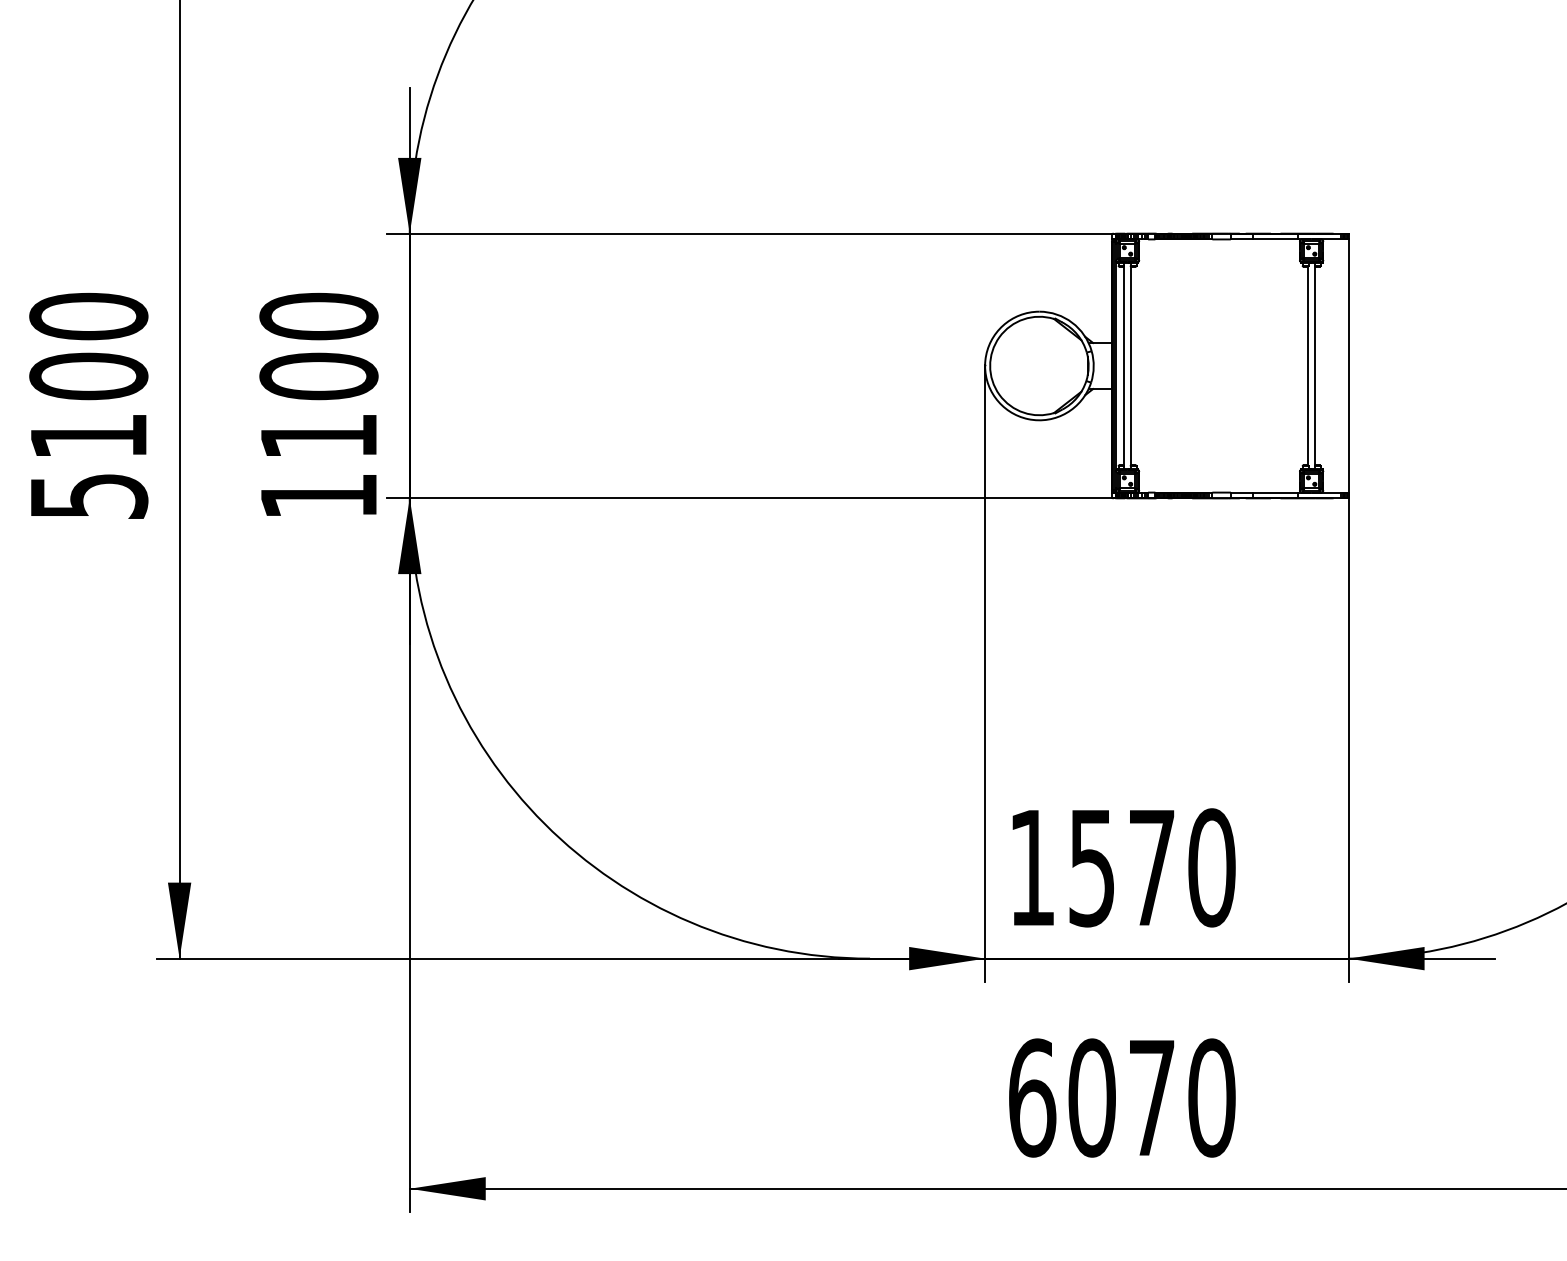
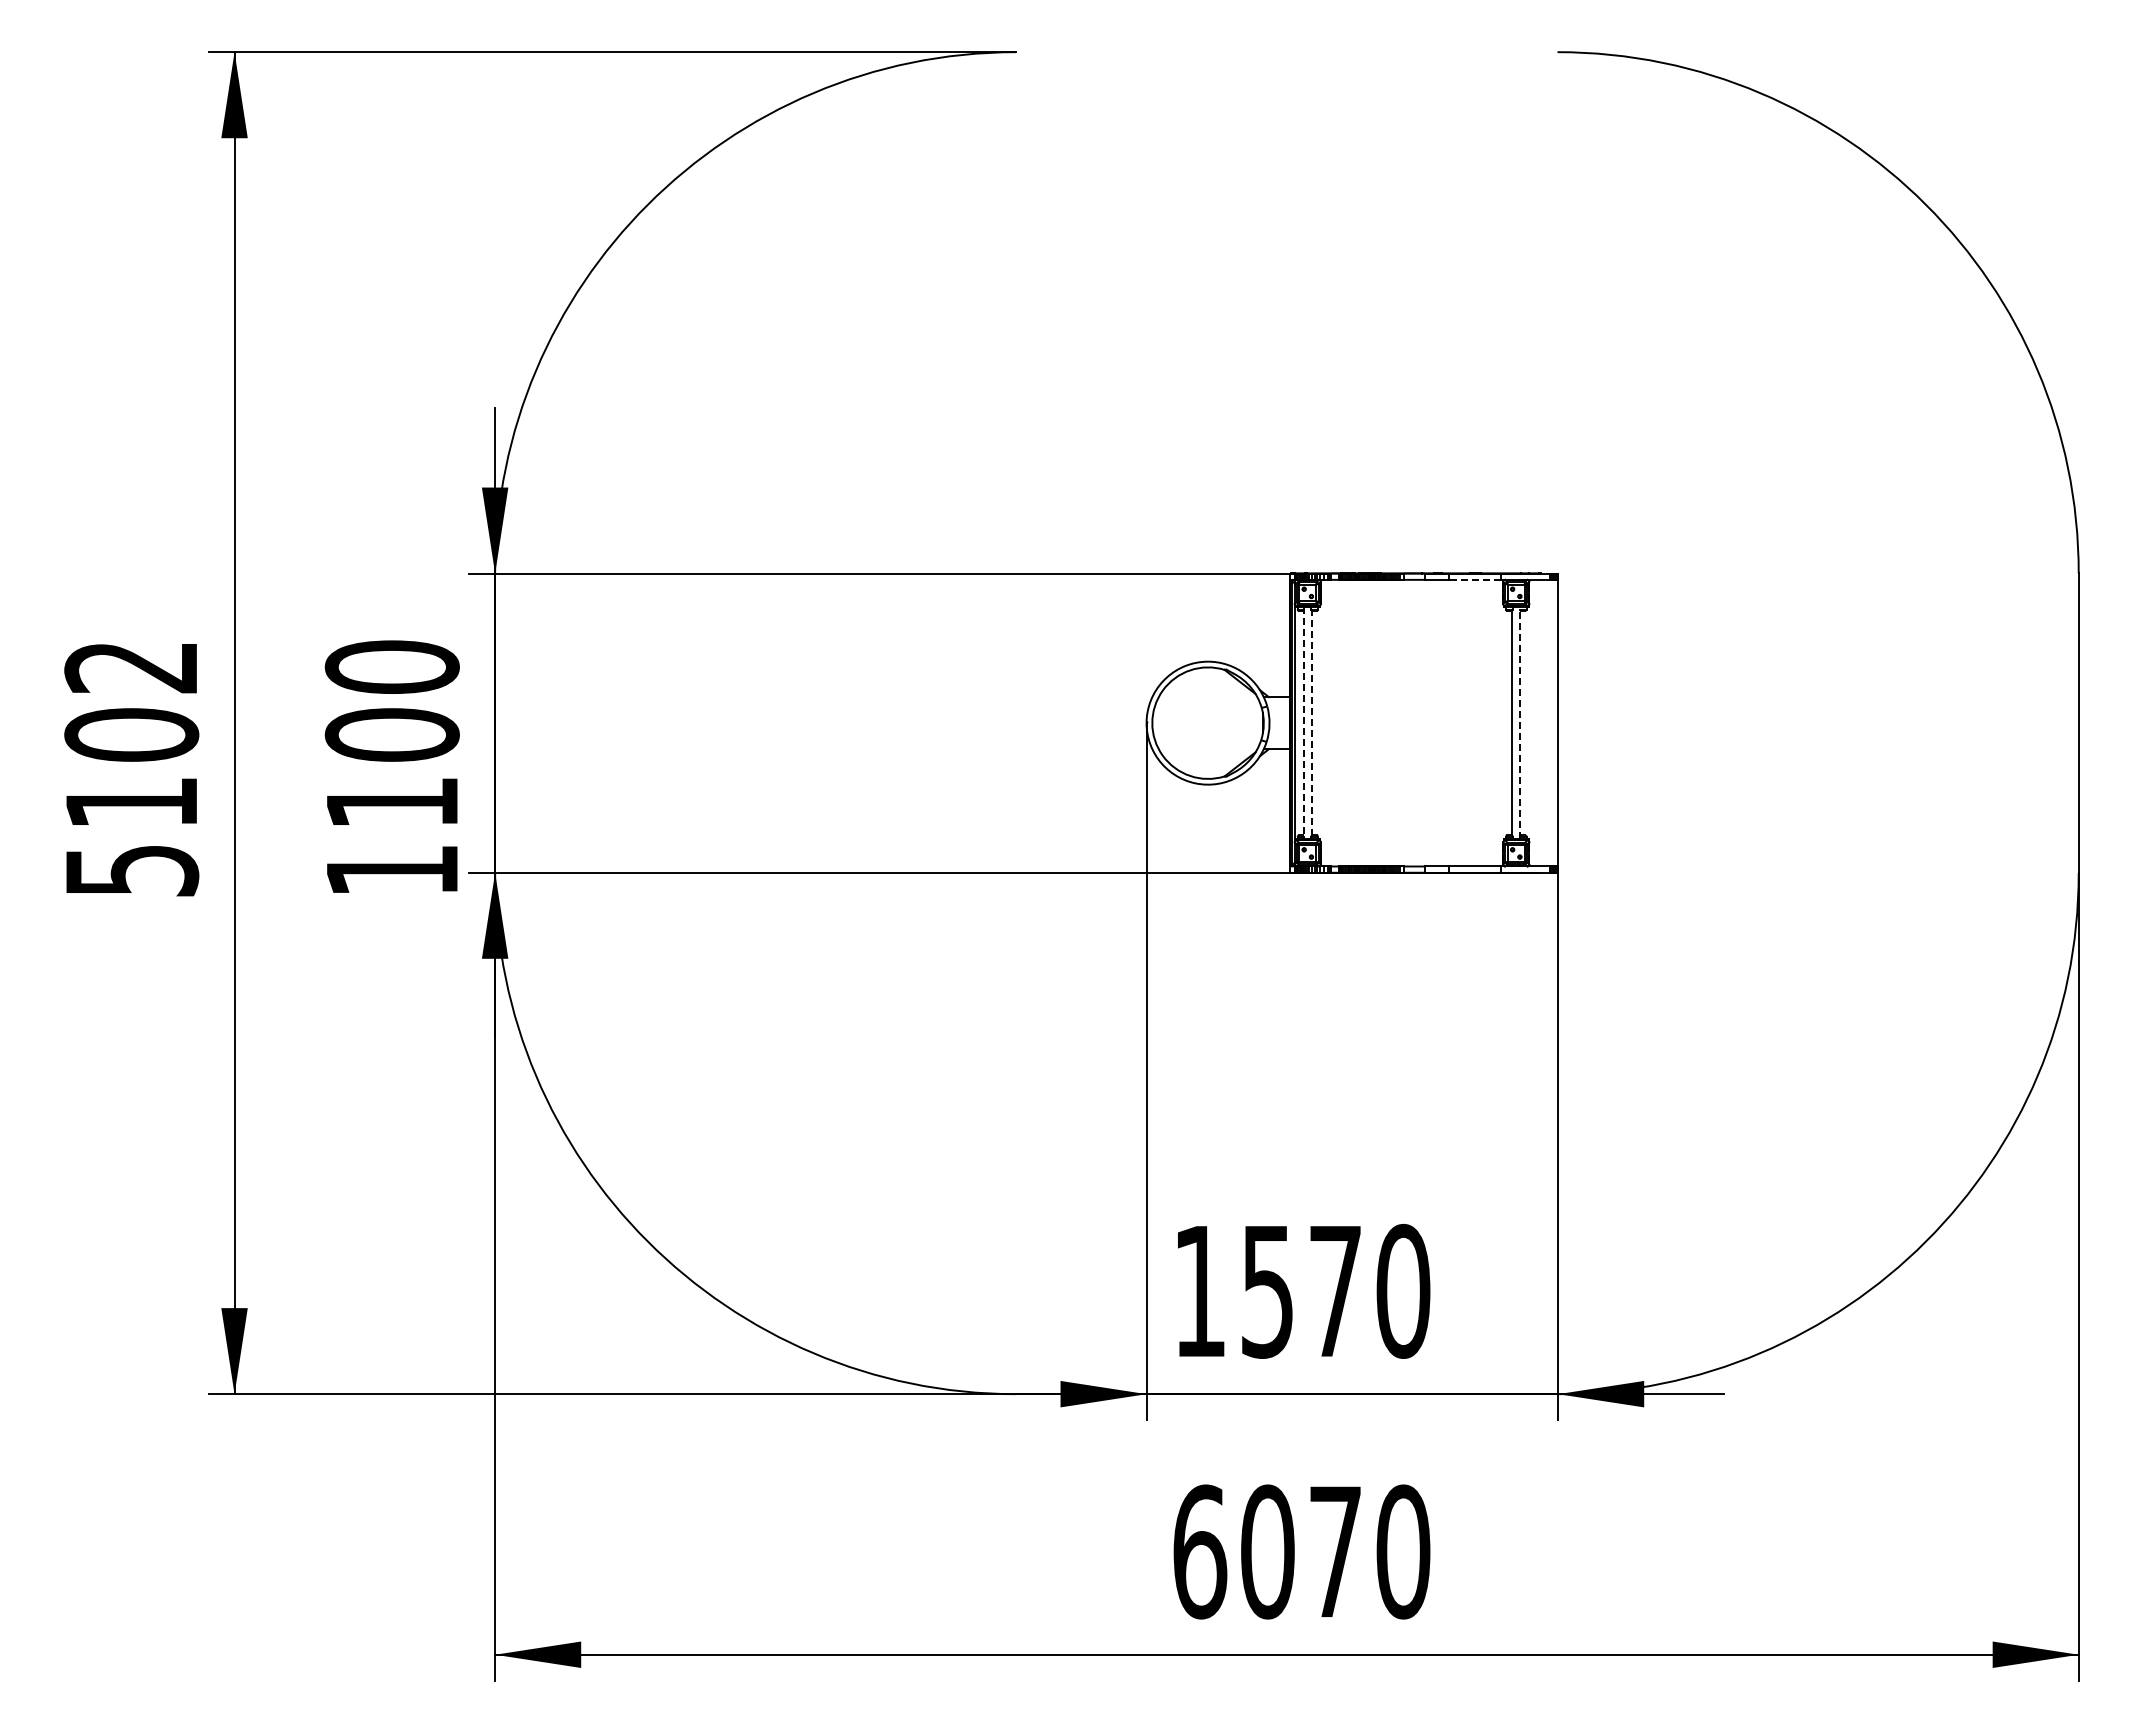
line: (1275, 239) -> (1475, 579), solid -> dashed
text: (88, 315) -> (131, 666), 5100 -> 5102
line: (1130, 365) -> (1311, 722), solid -> dashed
line: (1315, 365) -> (1520, 722), solid -> dashed
line: (1123, 366) -> (1303, 723), solid -> dashed

